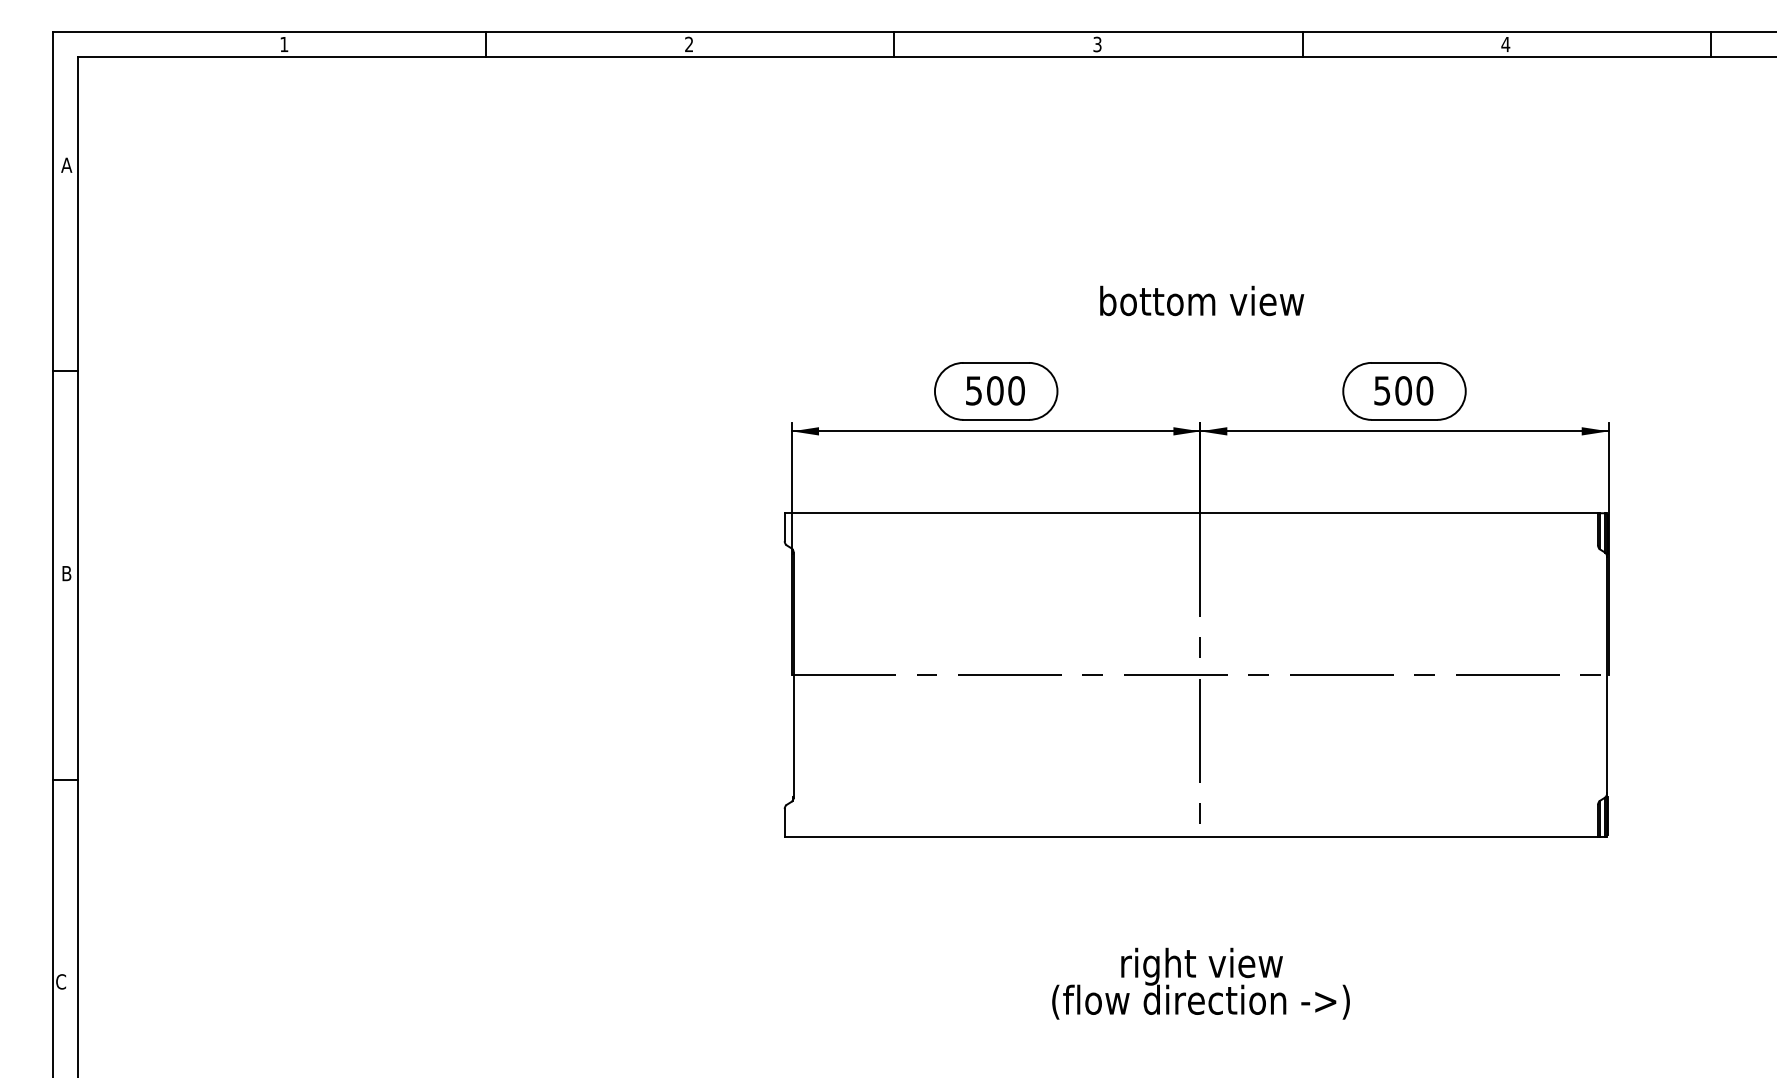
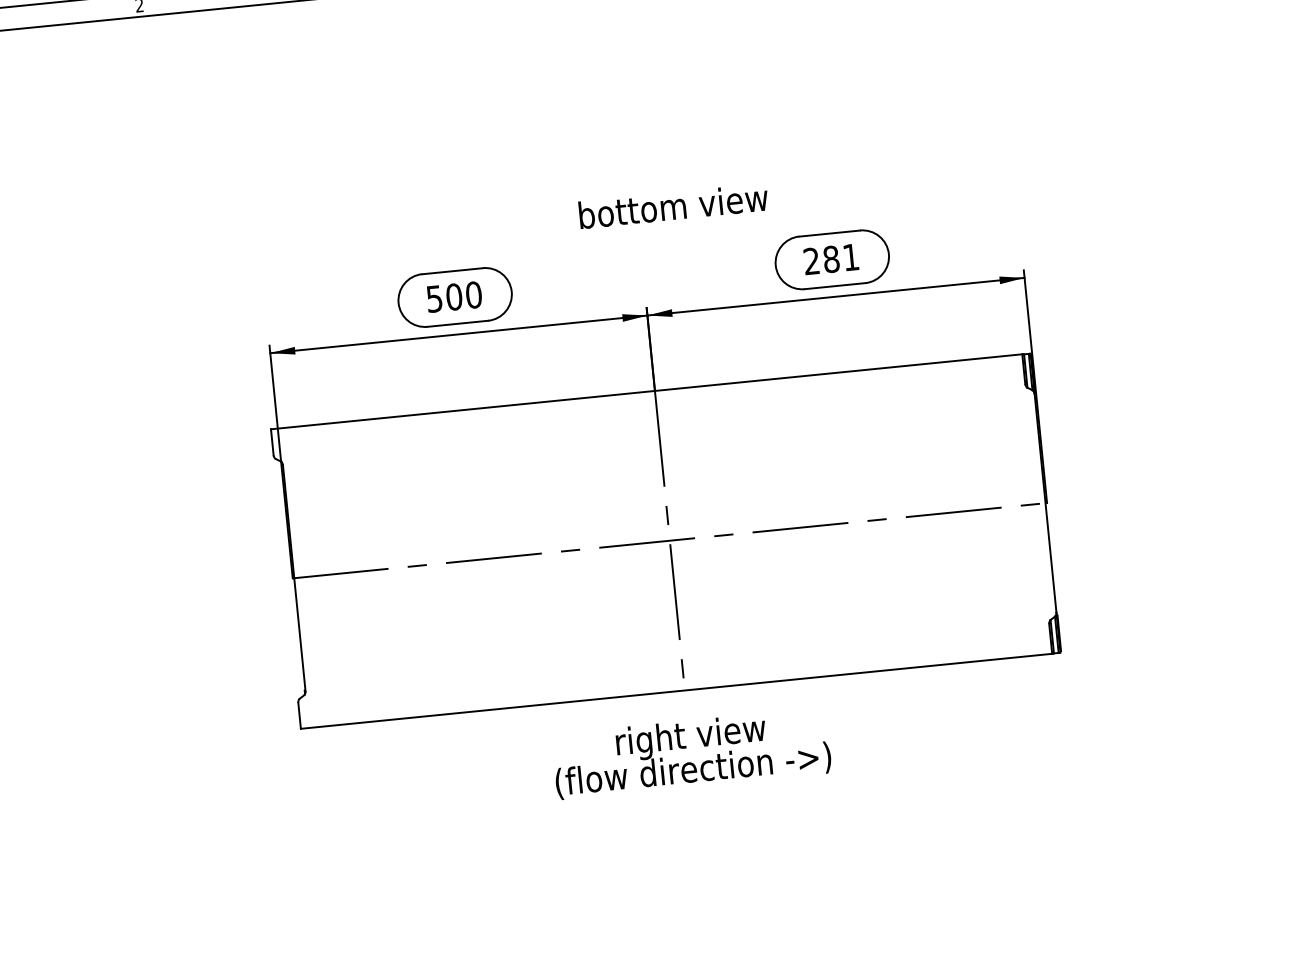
text: (1202, 300) -> (673, 205), moved
text: (1403, 390) -> (831, 259), 500 -> 281
text: (1200, 983) -> (691, 753), moved

